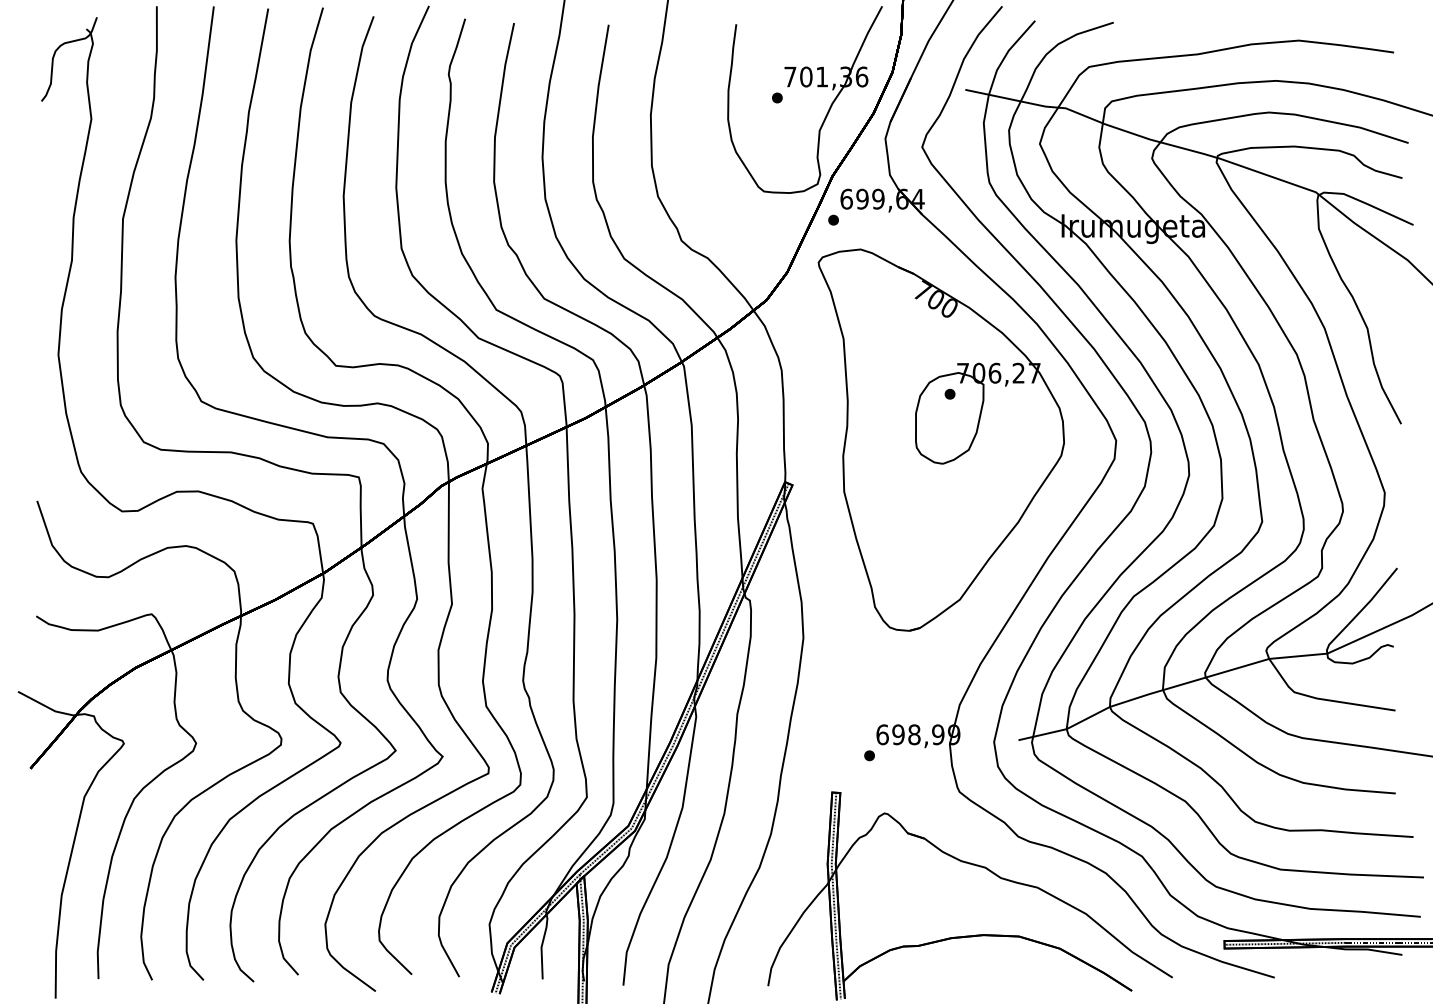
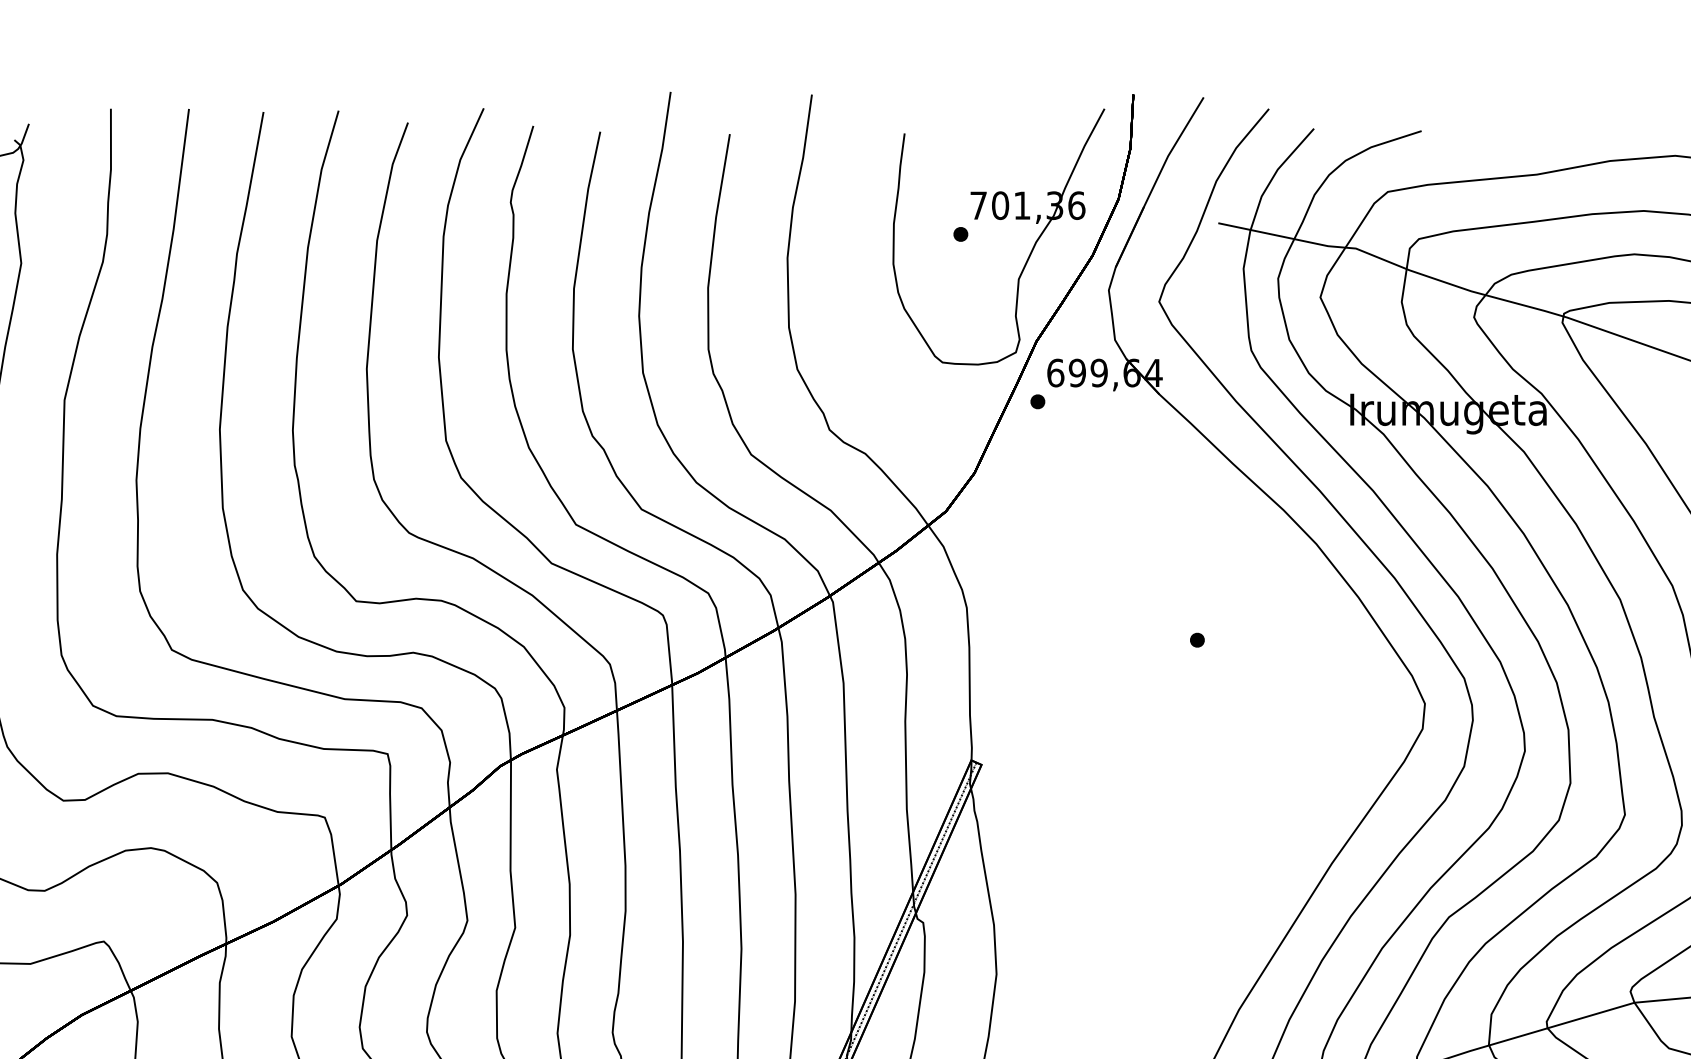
part: (940, 439) -> (1184, 702), removed

